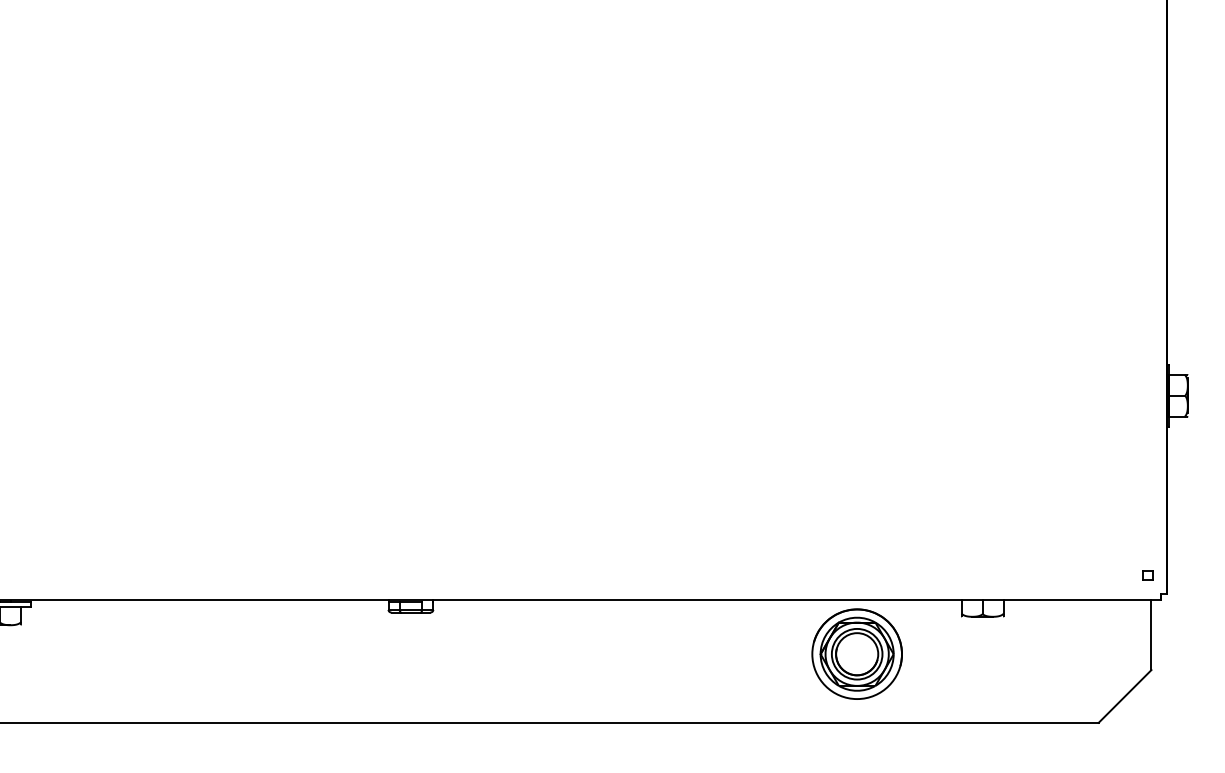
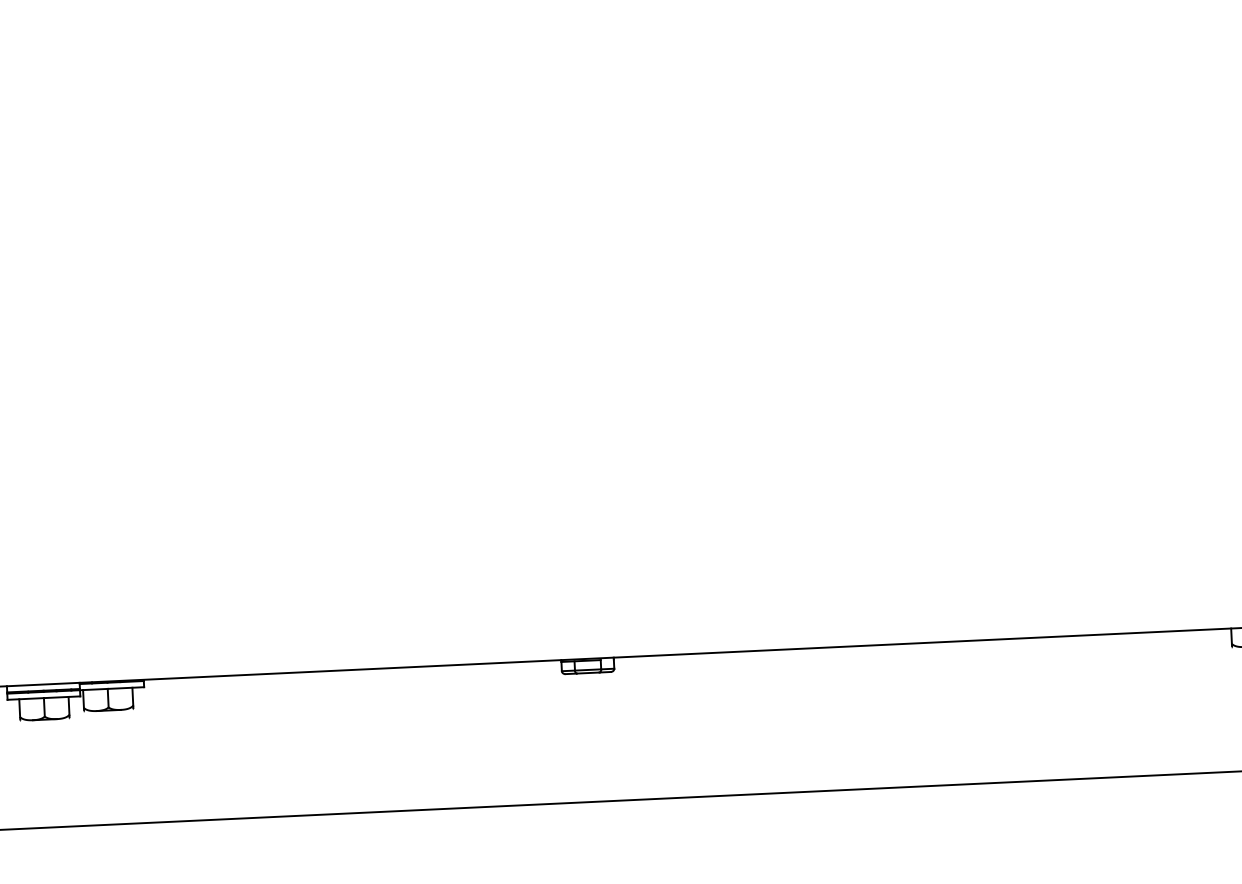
part: (856, 653) -> (1111, 696), removed

